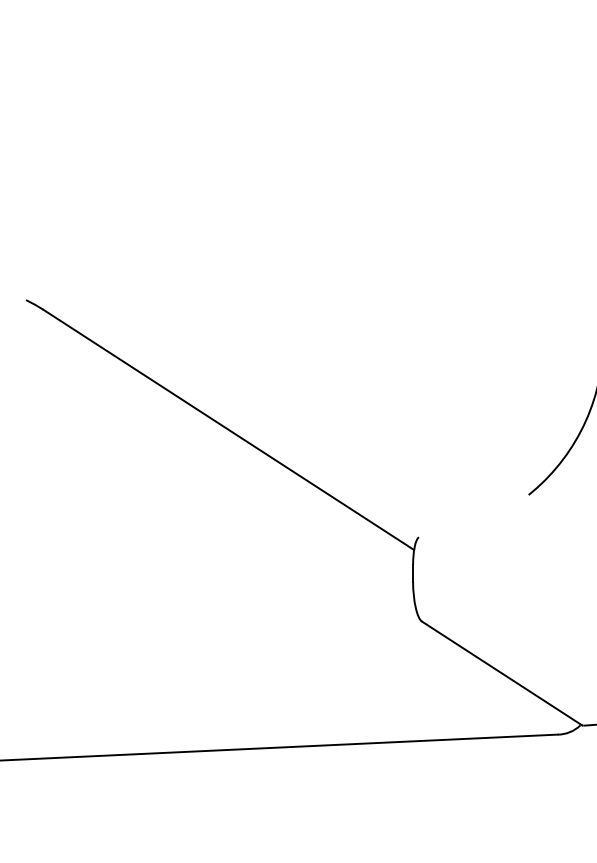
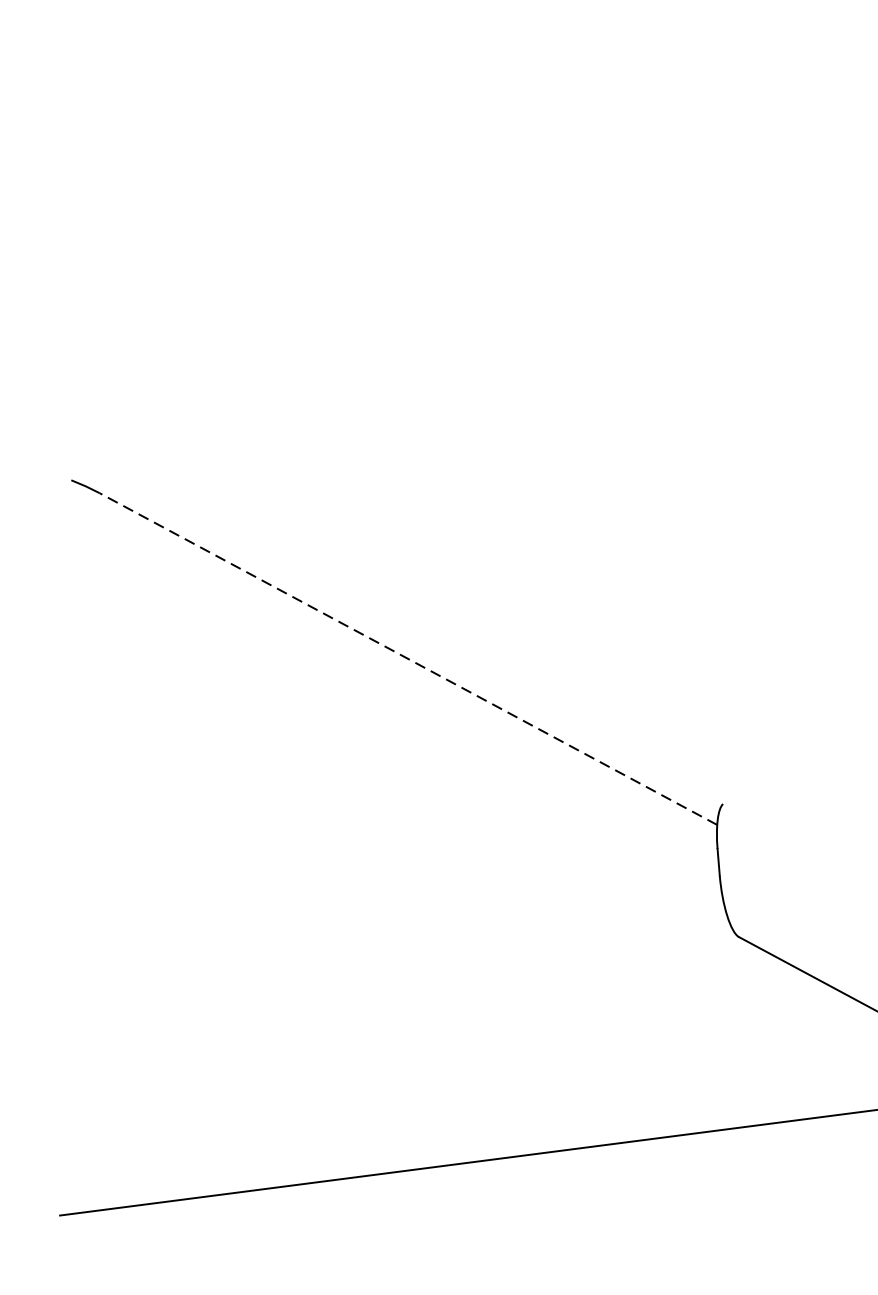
line: (228, 429) -> (408, 658), solid -> dashed

